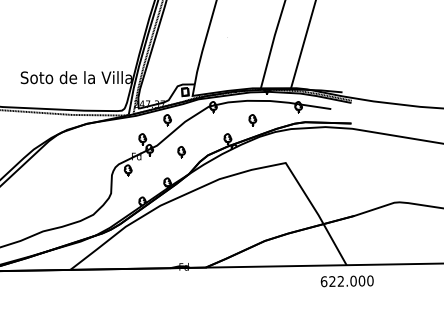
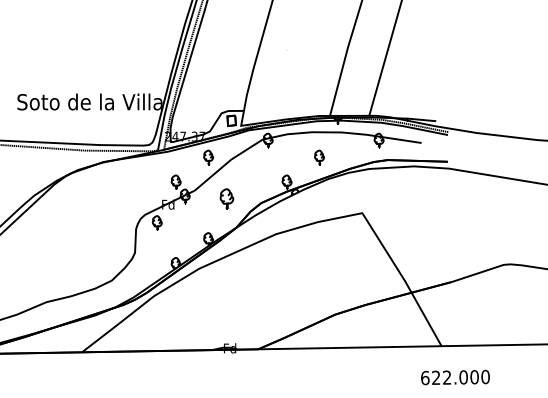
part: (181, 152) -> (226, 199), size x1.4
text: (346, 281) -> (454, 377), moved

